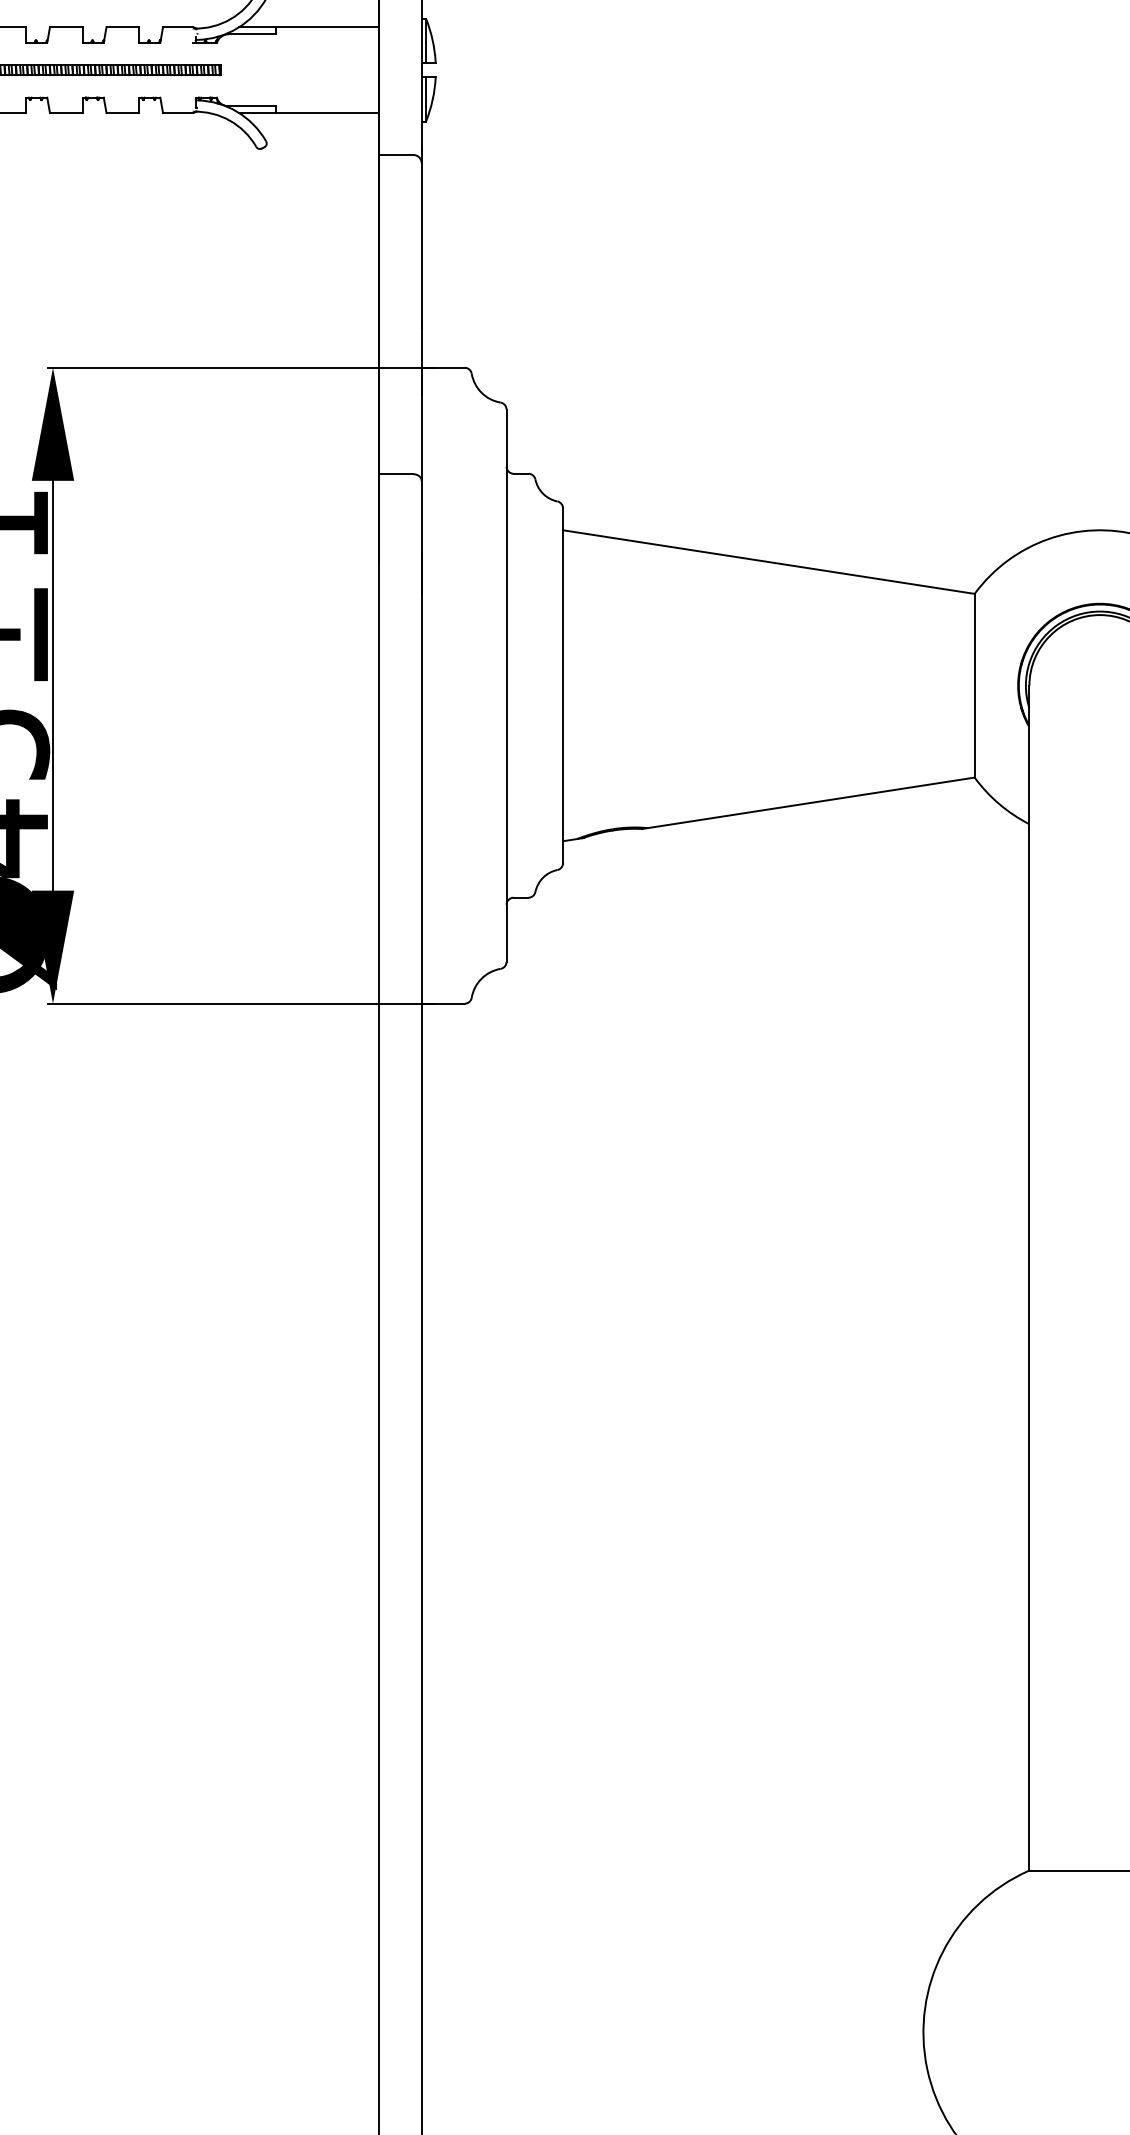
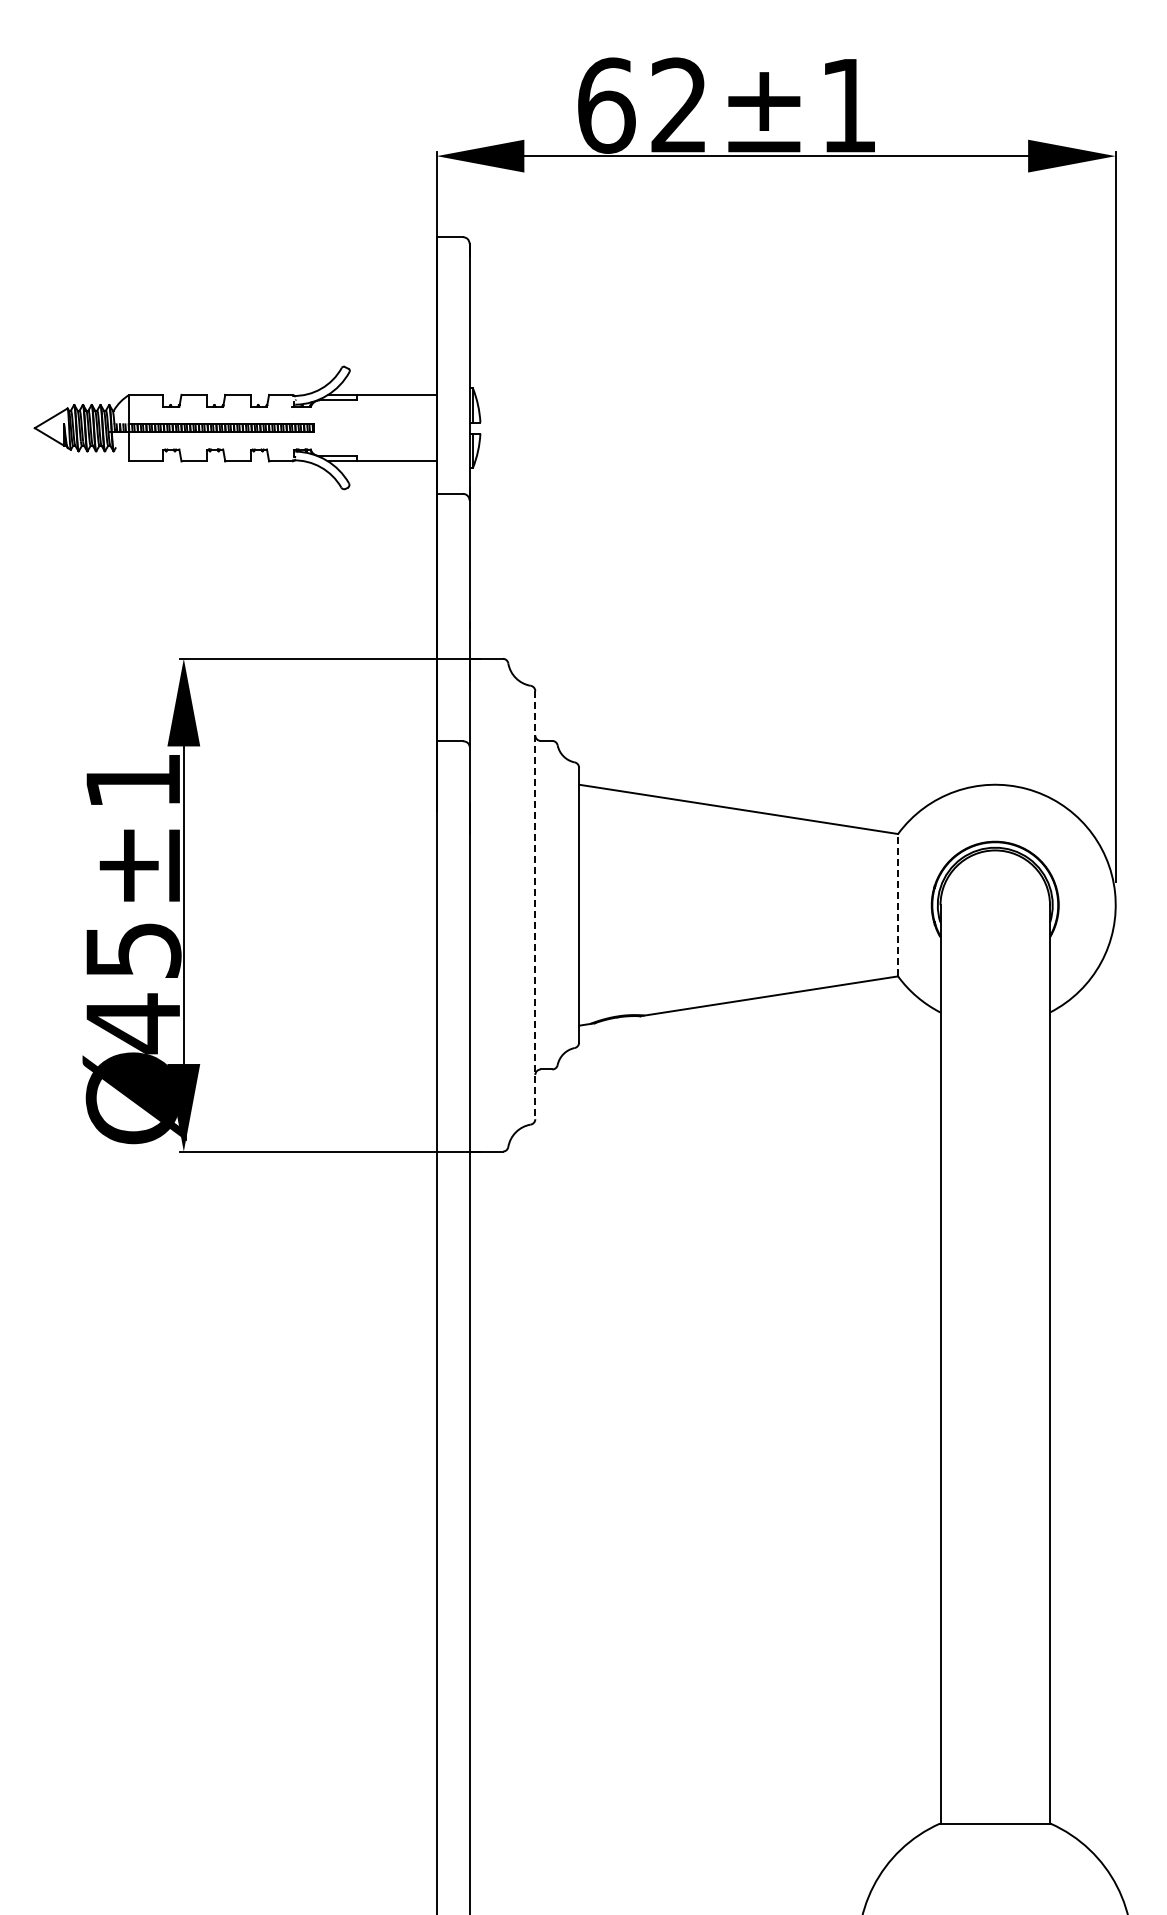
line: (975, 684) -> (898, 904), solid -> dashed
line: (506, 686) -> (535, 905), solid -> dashed

